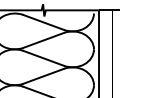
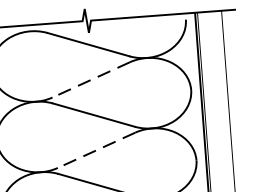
line: (43, 40) -> (90, 80), solid -> dashed
line: (43, 76) -> (96, 150), solid -> dashed

